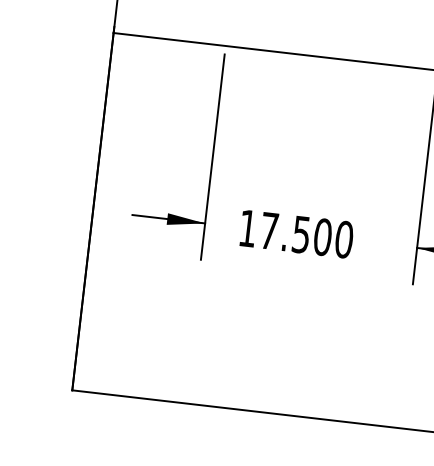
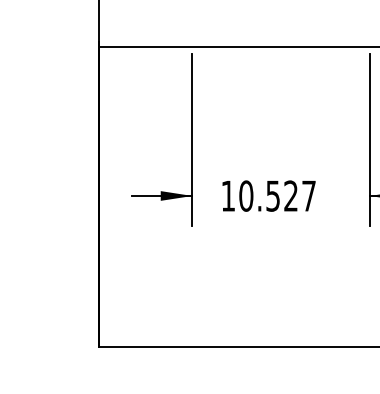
text: (306, 234) -> (277, 195), 17.500 -> 10.527

